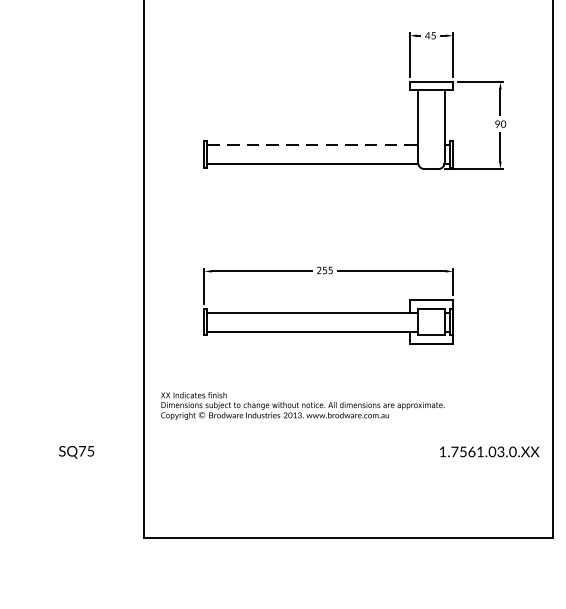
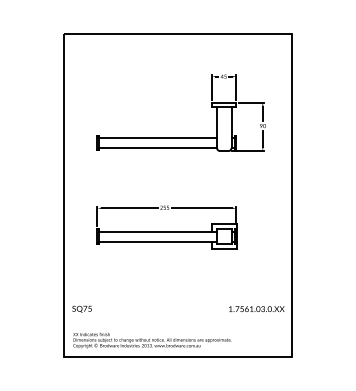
line: (313, 144) -> (158, 137), dashed -> solid
text: (302, 406) -> (152, 340), moved
text: (75, 450) -> (81, 308), moved

